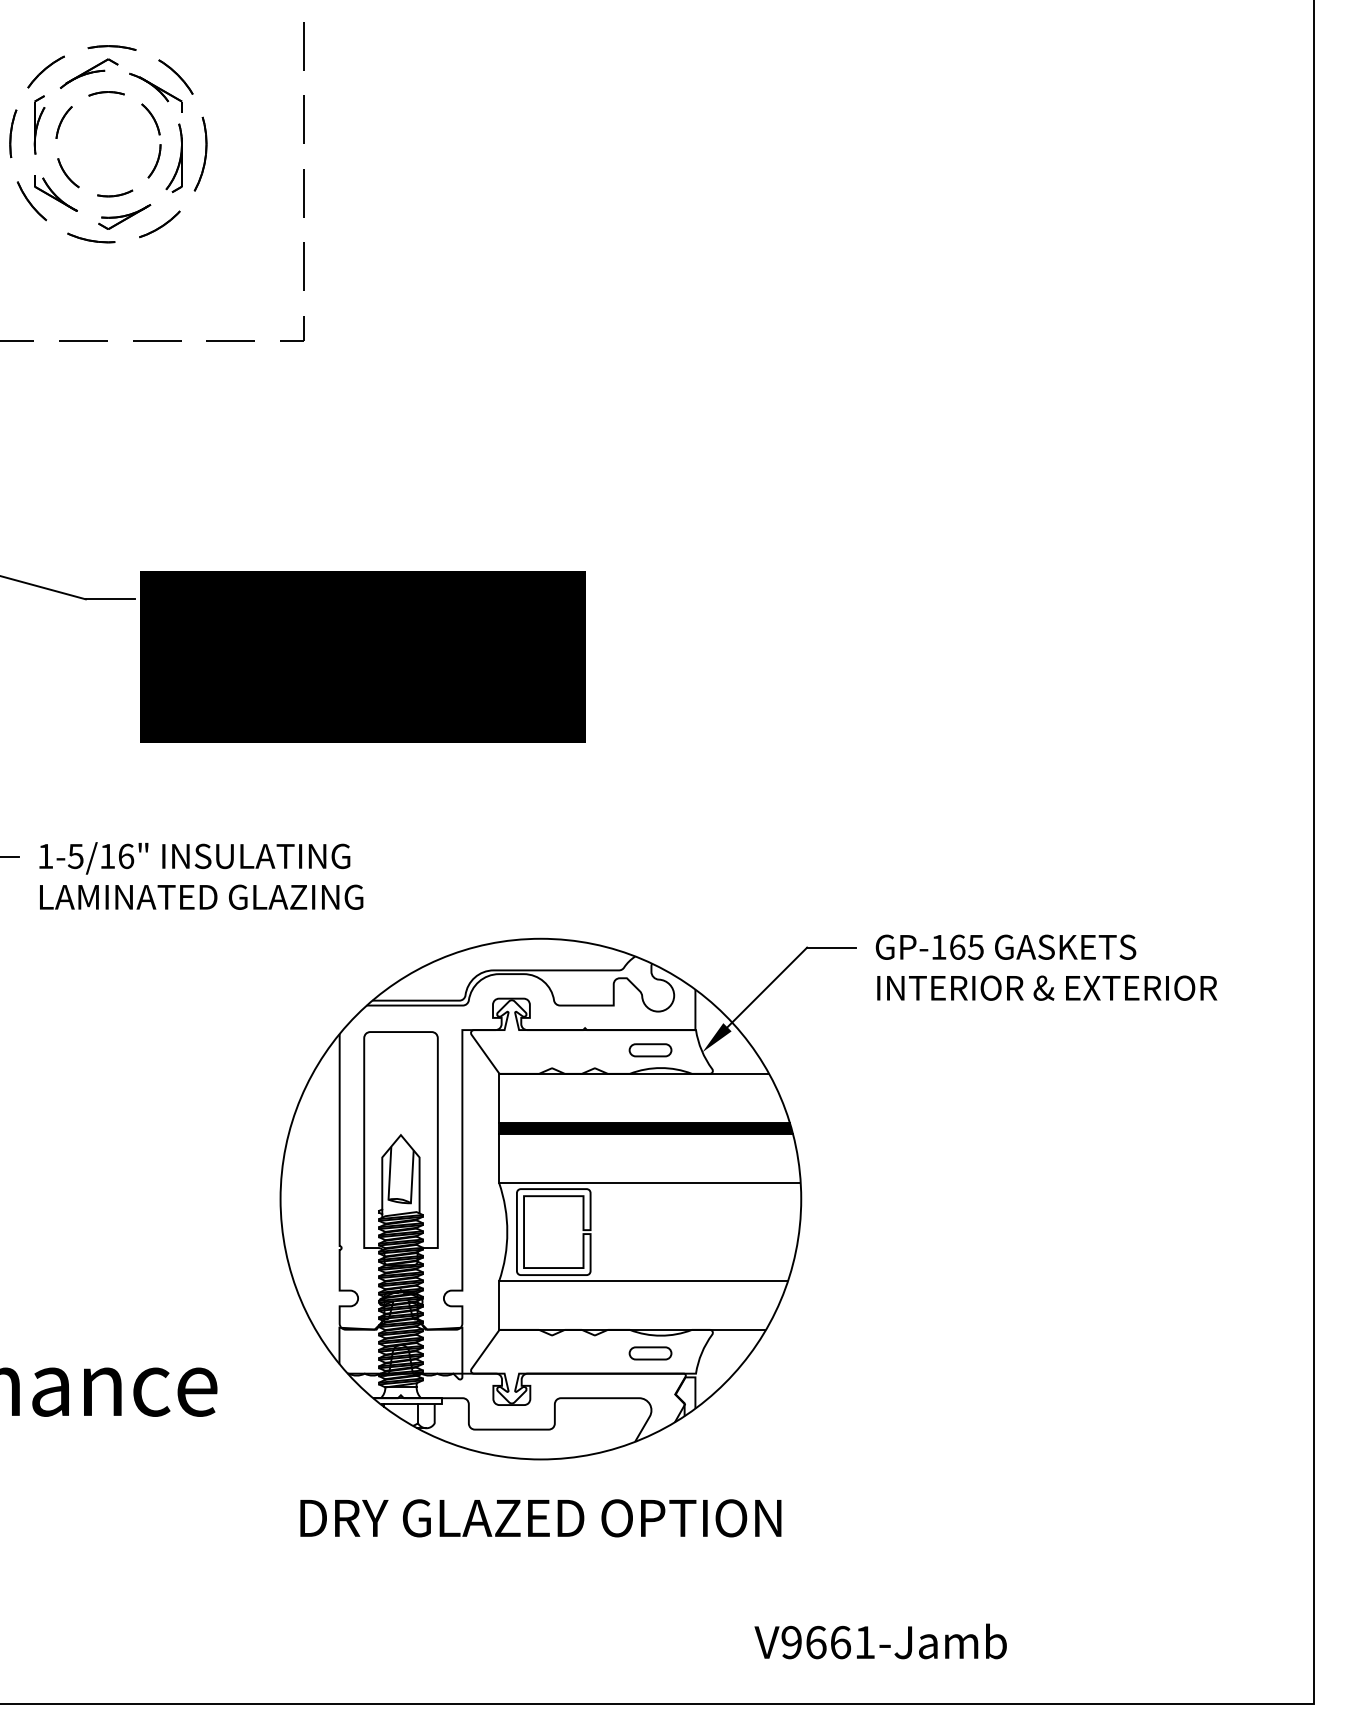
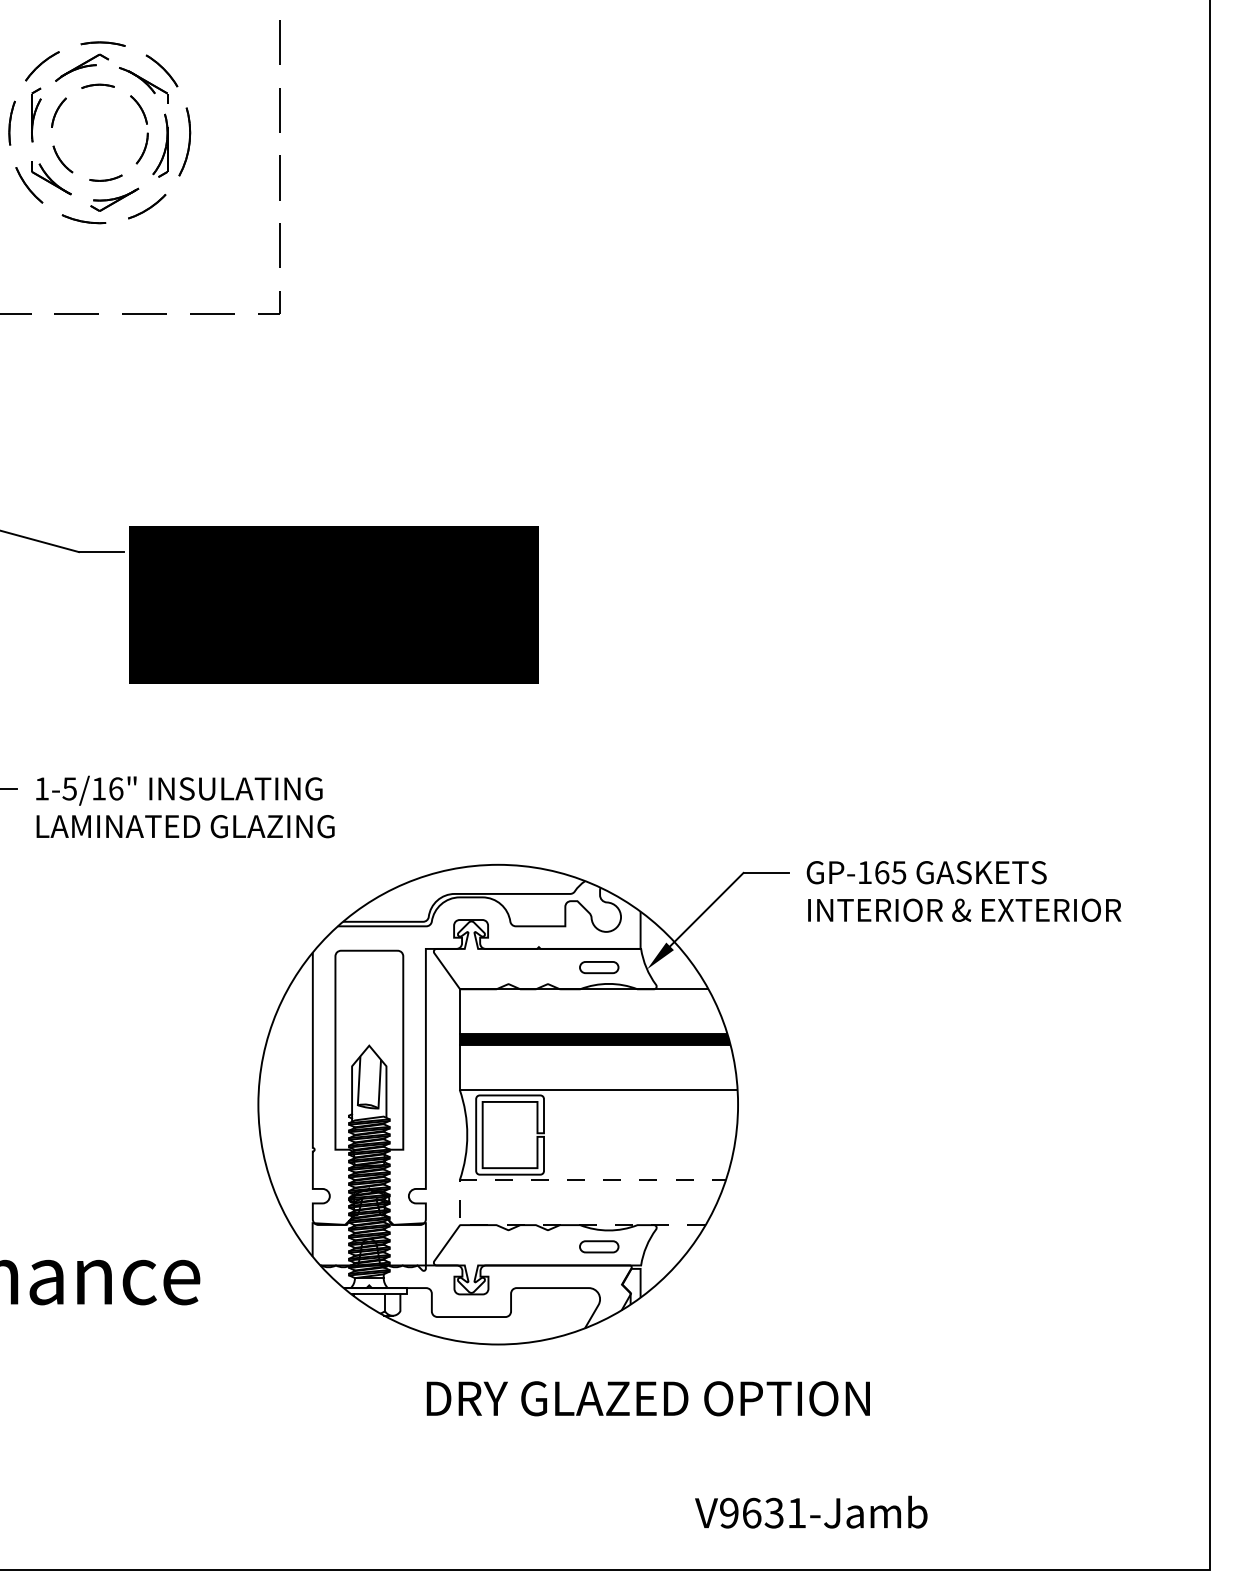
line: (499, 1294) -> (460, 1192), solid -> dashed
text: (540, 1518) -> (648, 1398), moved
text: (840, 1642) -> (774, 1513), V9661-Jamb -> V9631-Jamb

